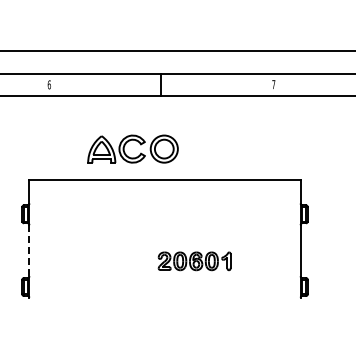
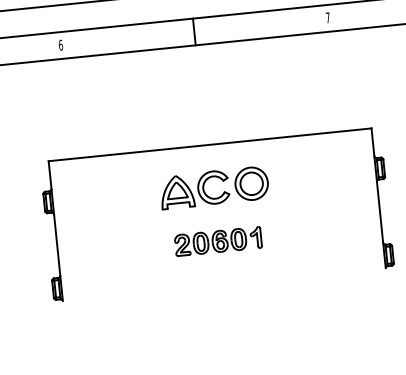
part: (128, 142) -> (208, 180), moved
line: (29, 250) -> (57, 244), dashed -> solid
part: (194, 261) -> (218, 241), moved

